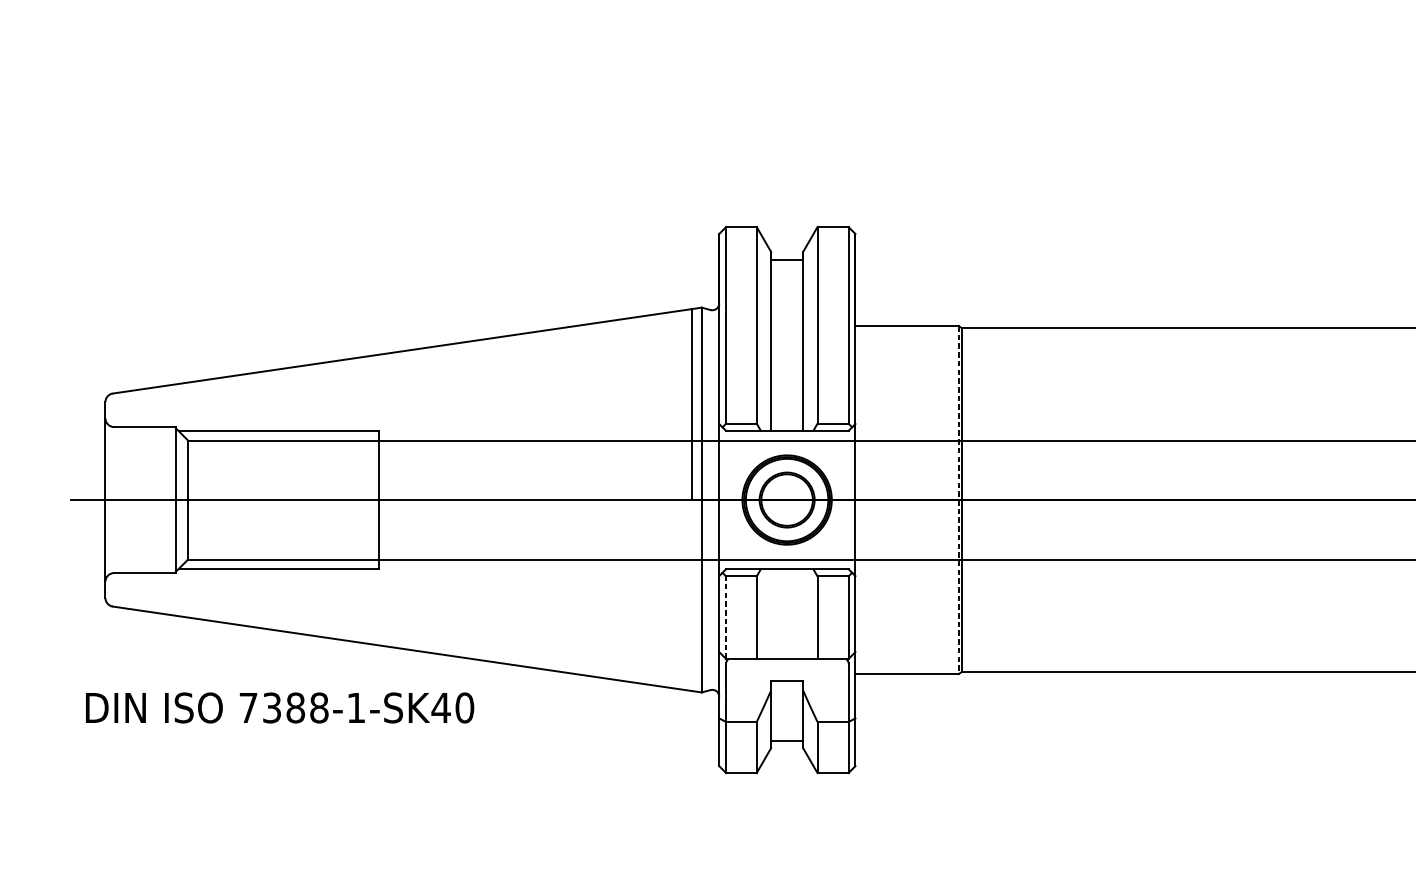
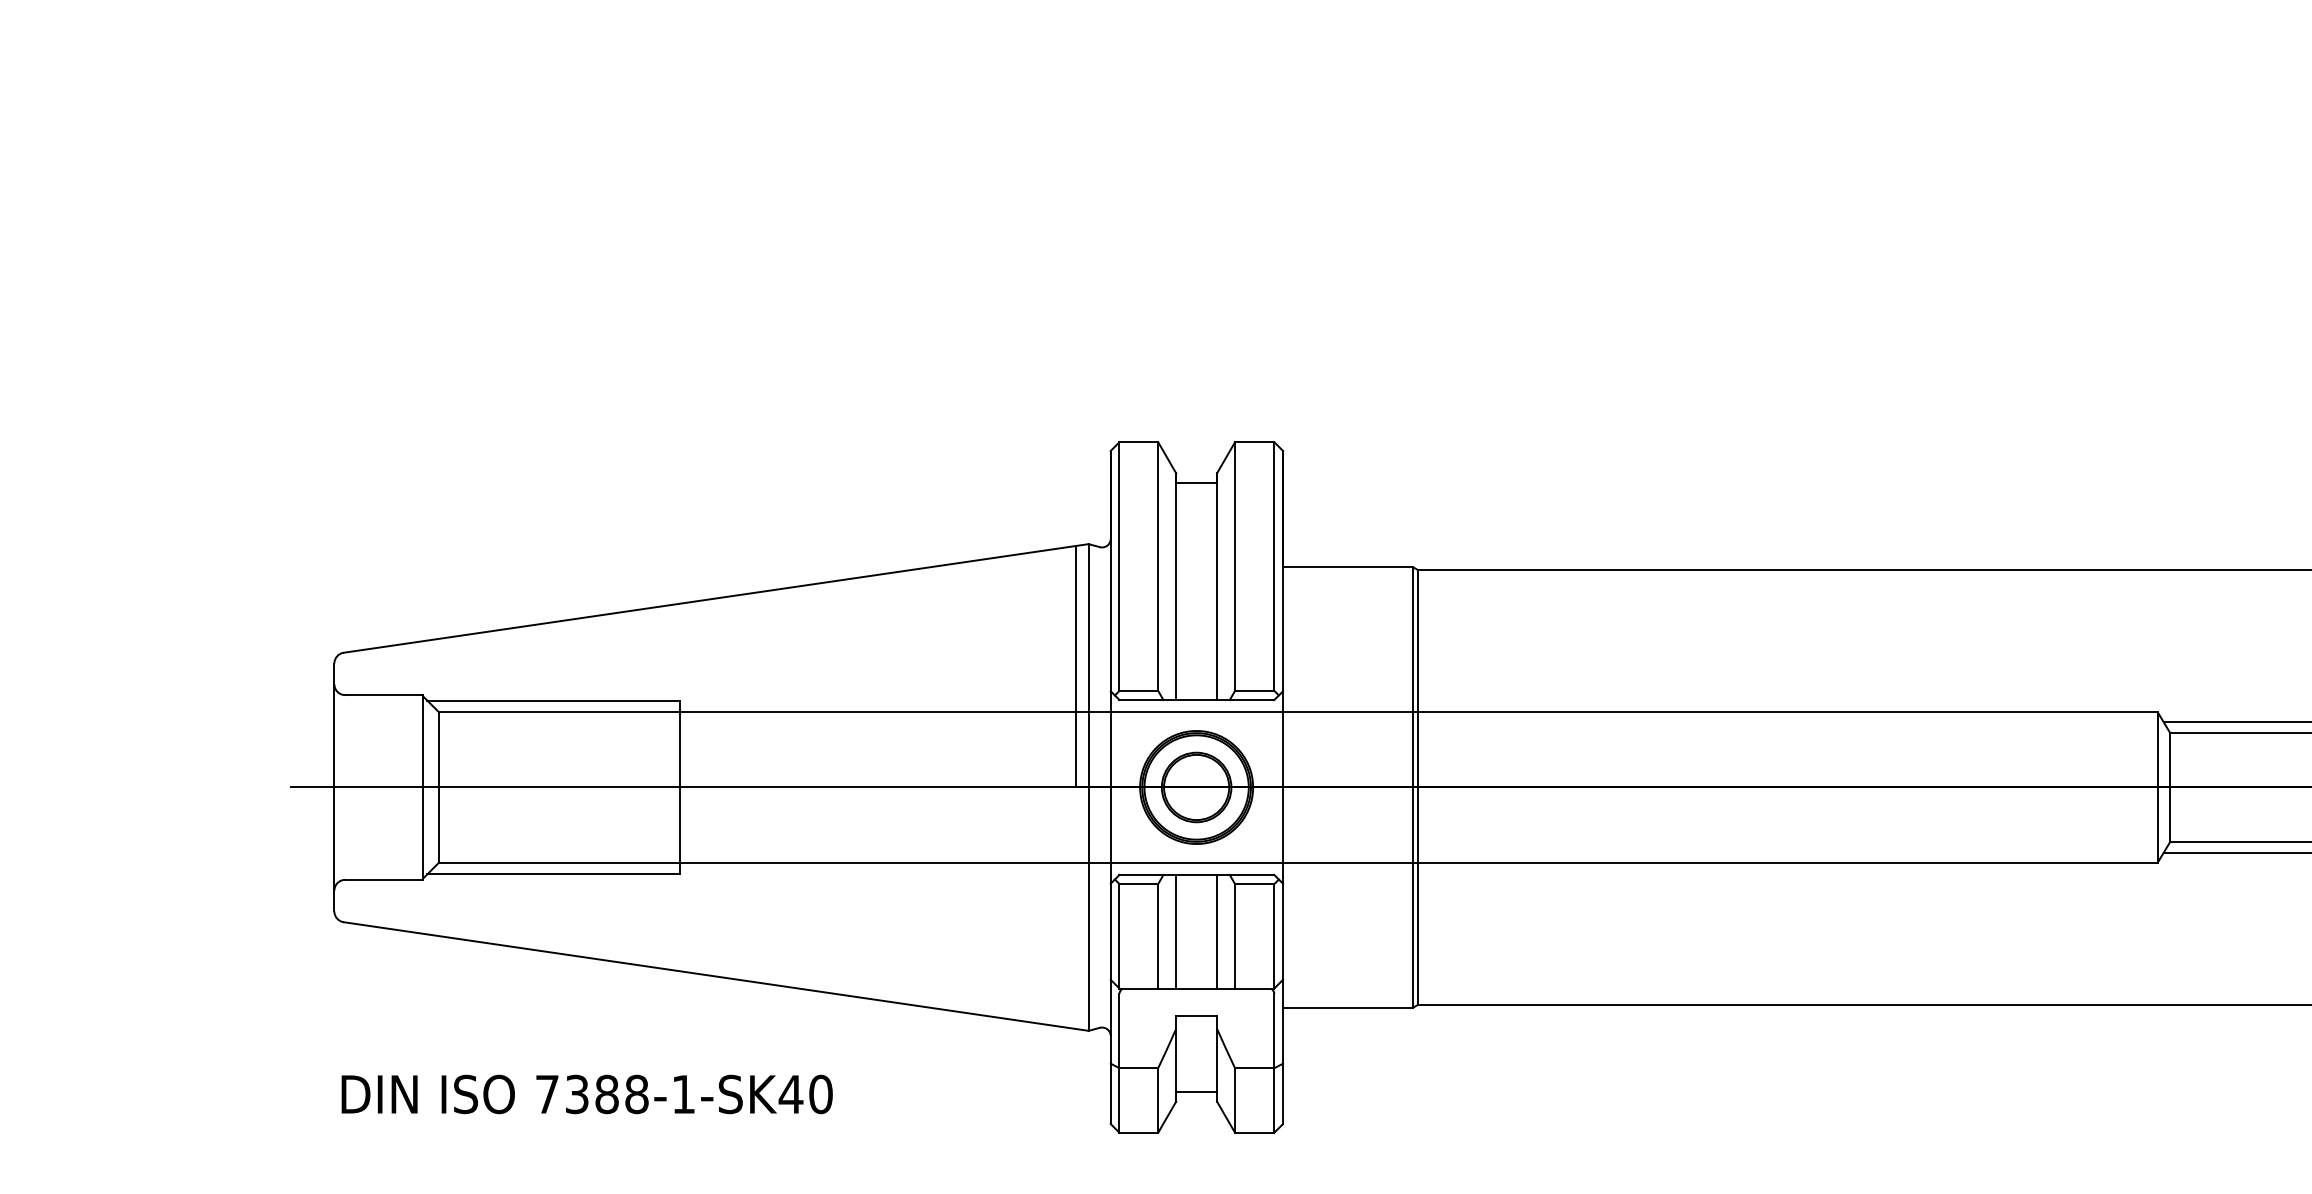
line: (958, 500) -> (1413, 787), dashed -> solid
line: (771, 613) -> (1176, 931), added
line: (803, 613) -> (1217, 931), added
line: (726, 617) -> (1119, 935), dashed -> solid
text: (279, 708) -> (586, 1094), moved

